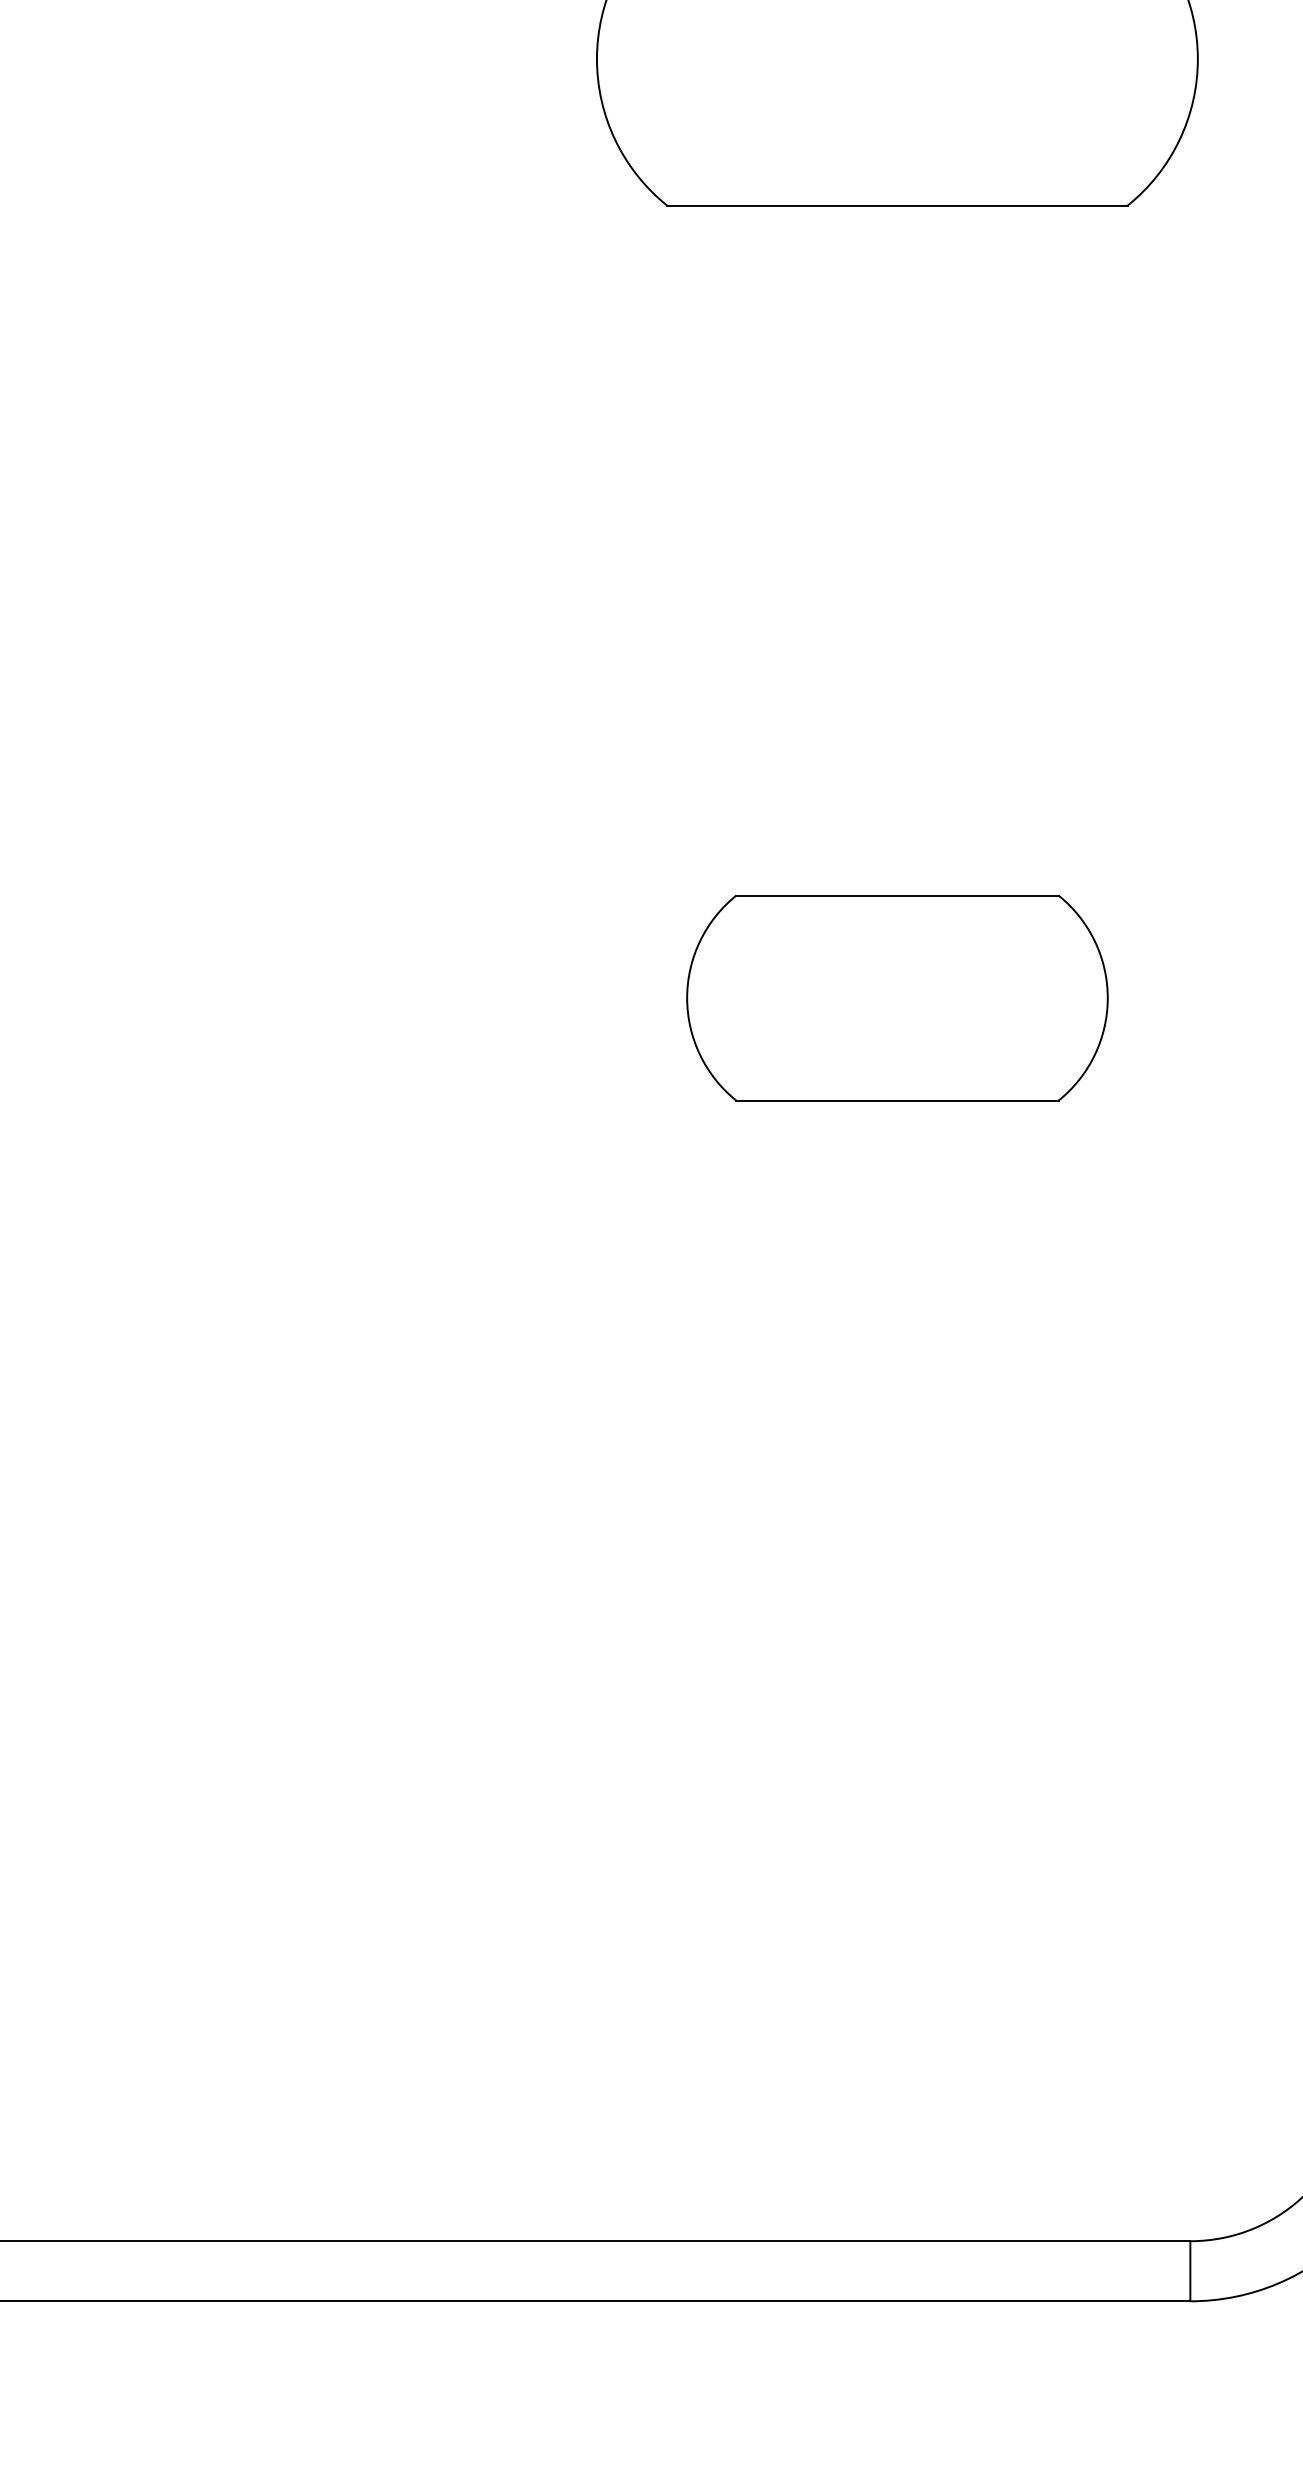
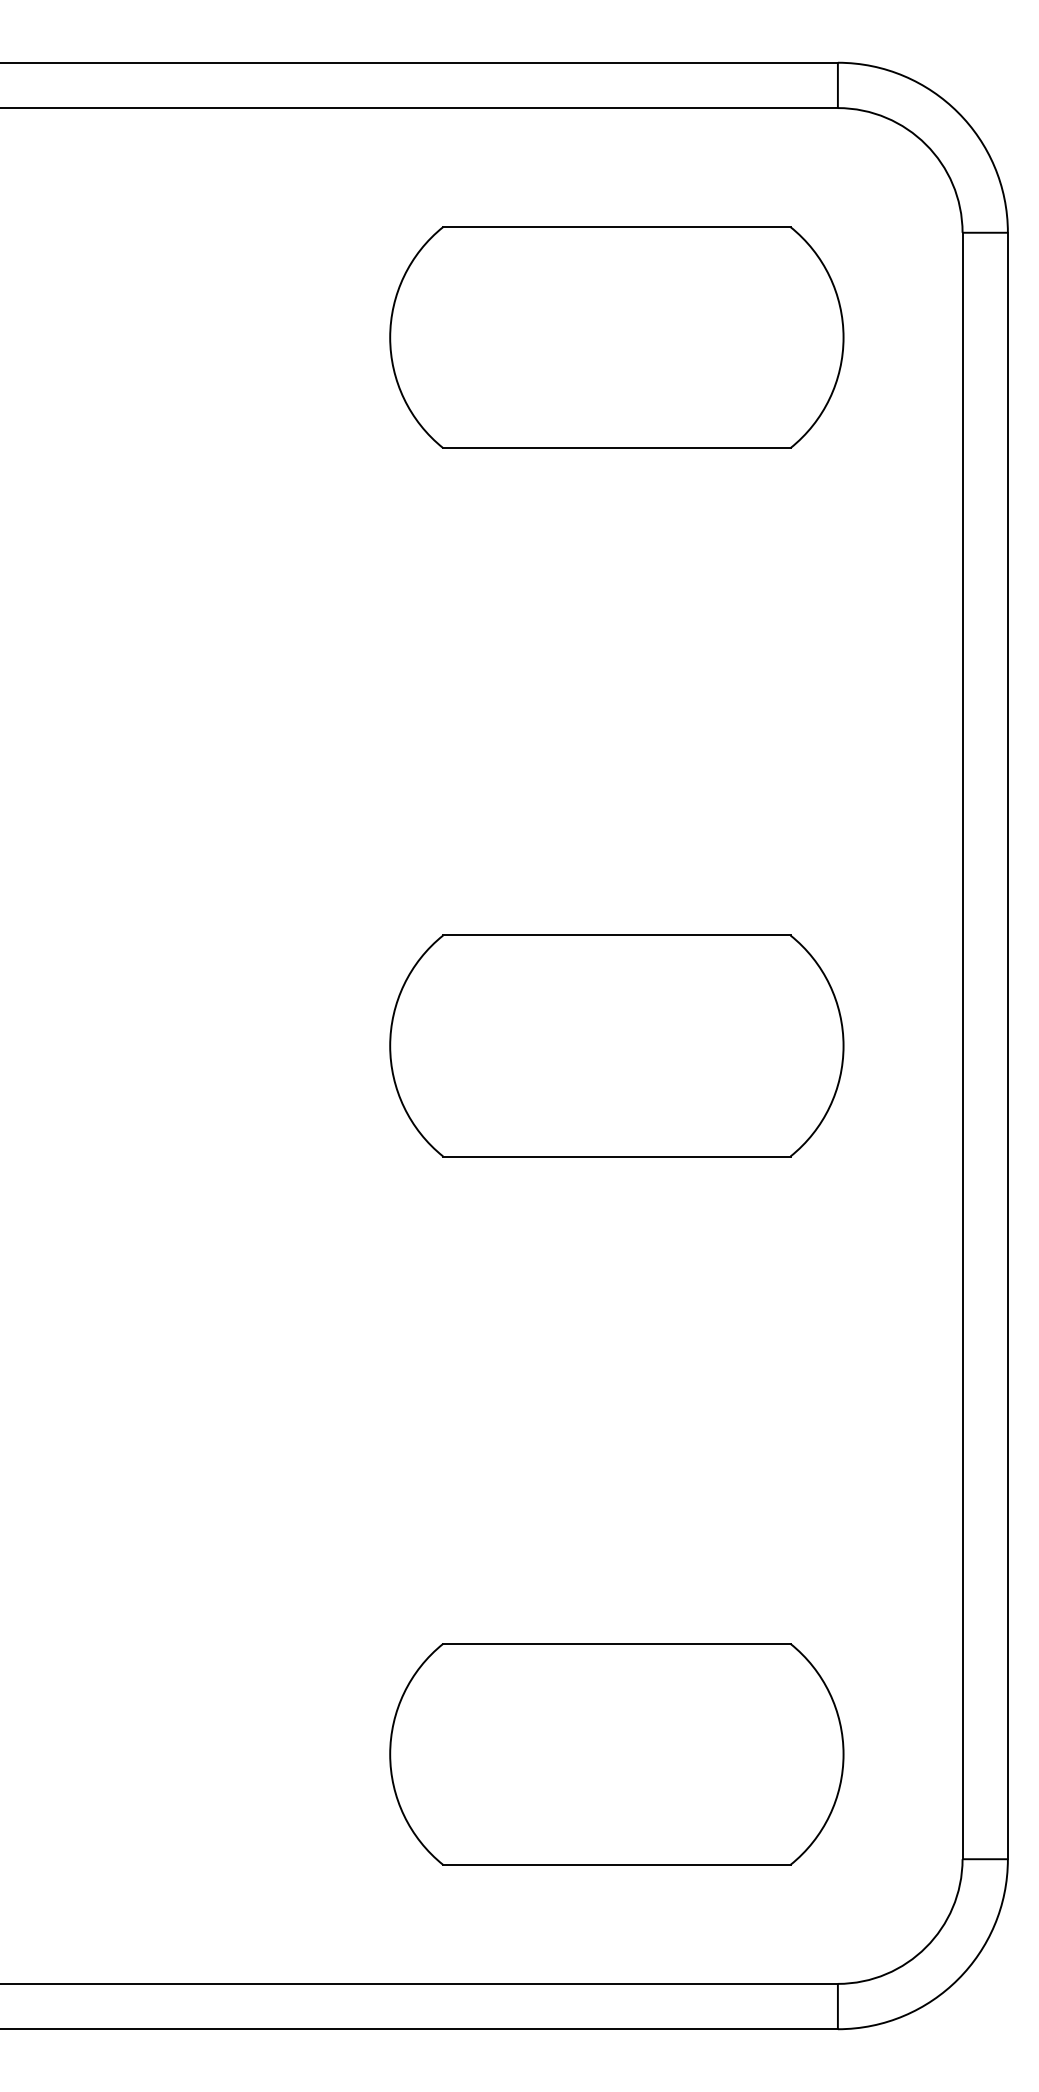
part: (896, 997) -> (616, 1045), size x1.43
part: (896, 1937) -> (616, 1754), added

